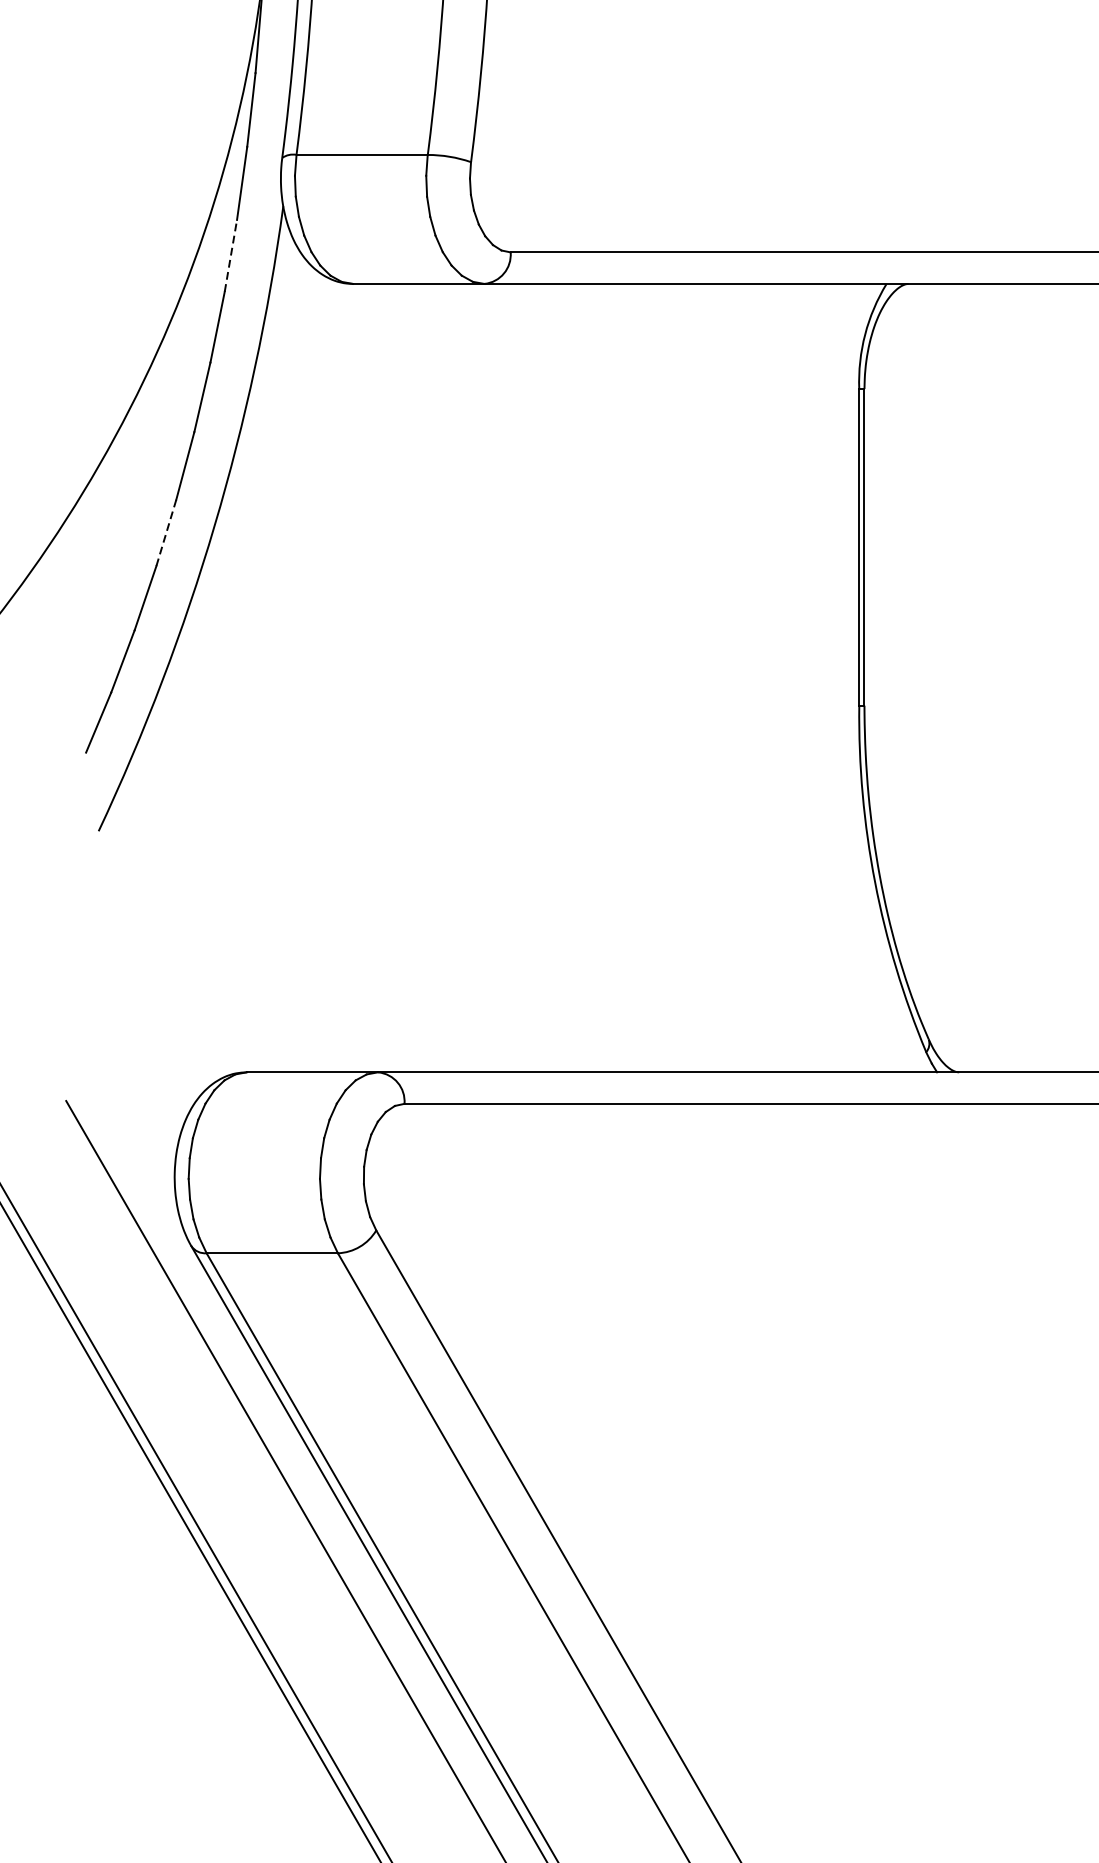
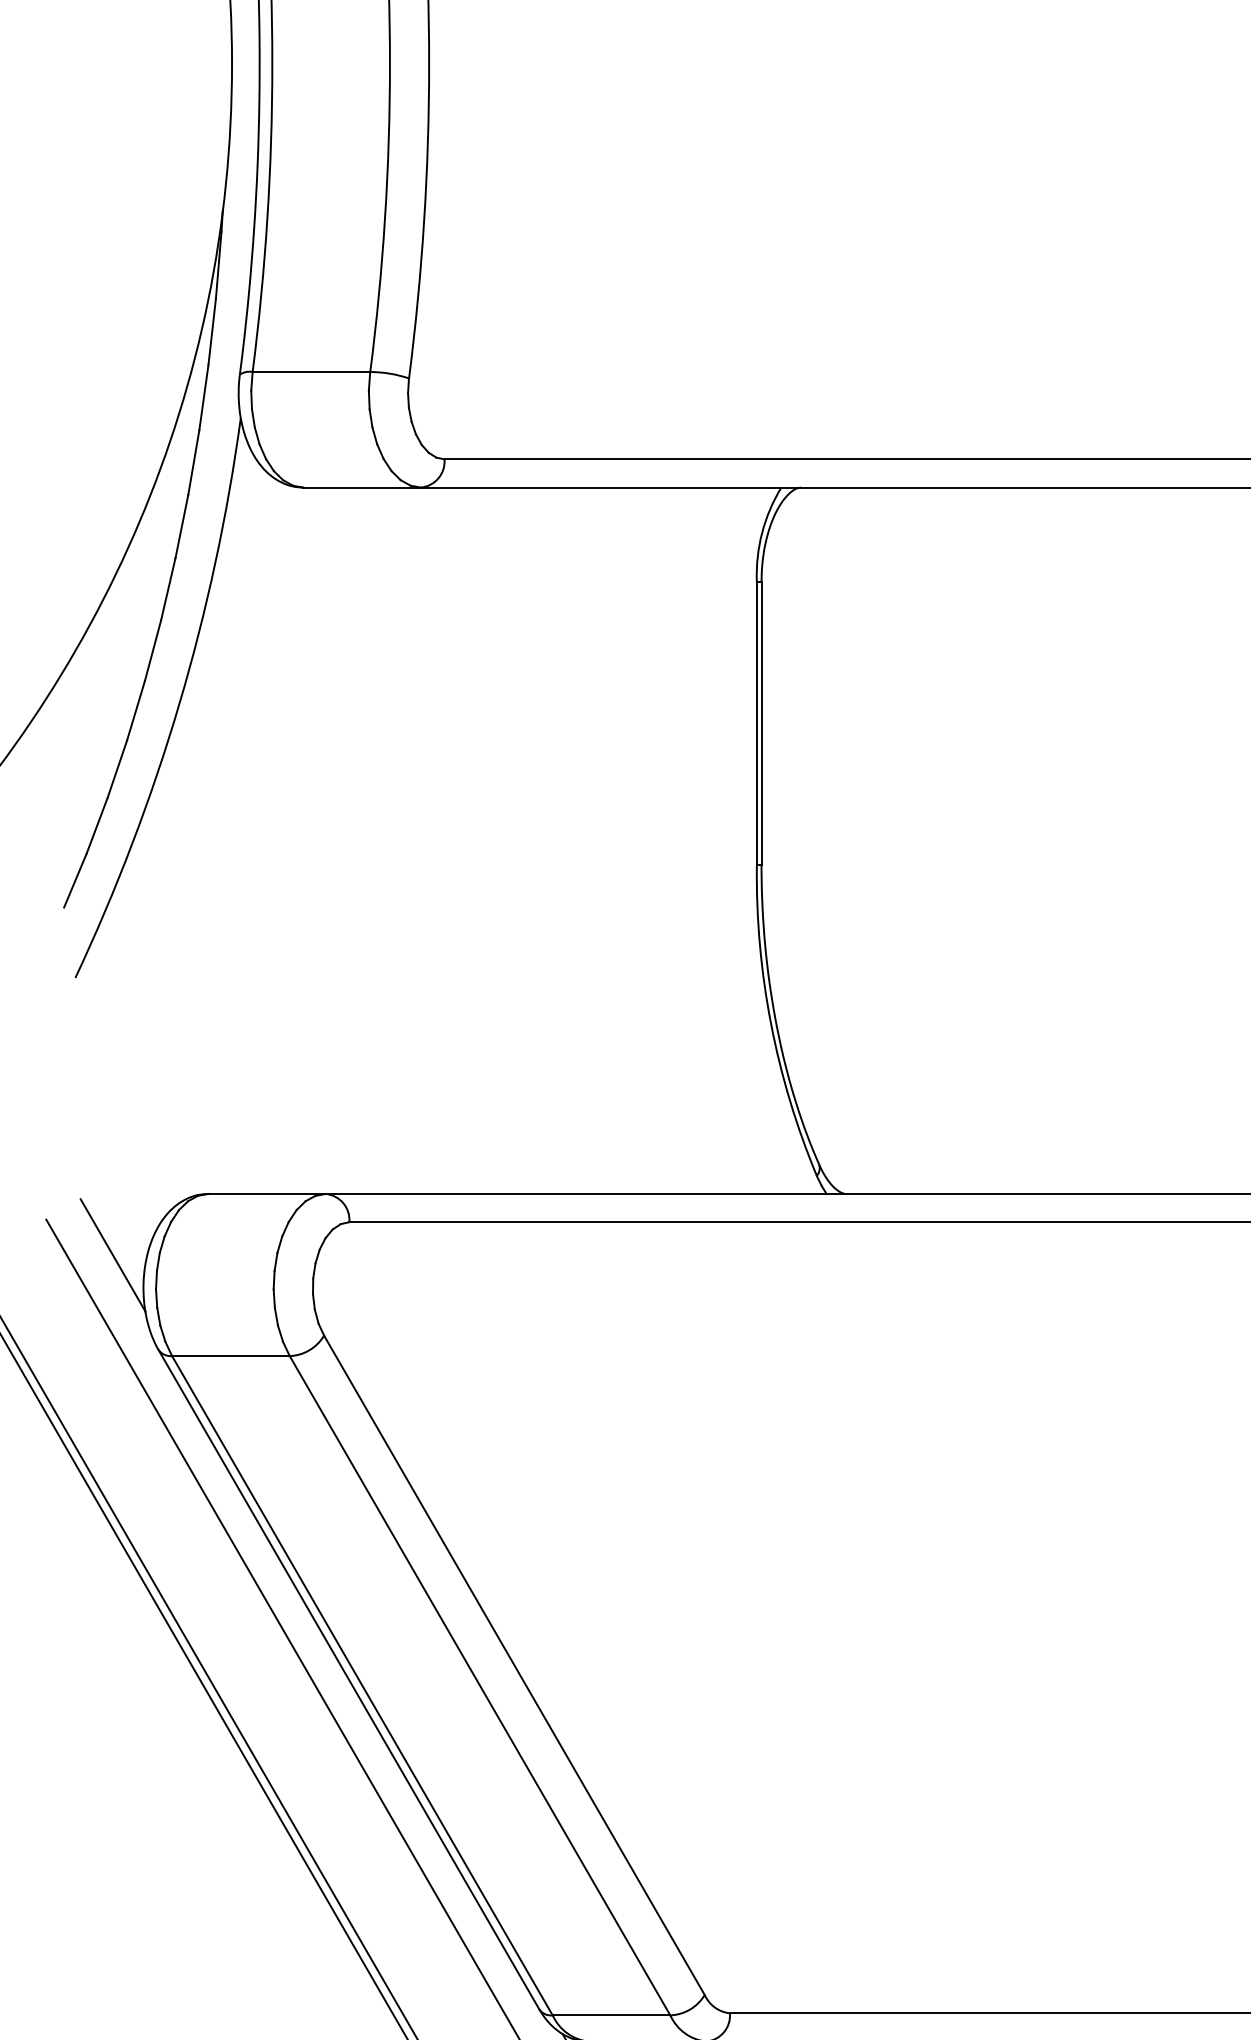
line: (230, 255) -> (193, 462), dashed -> solid
line: (166, 532) -> (136, 710), dashed -> solid
line: (140, 1140) -> (112, 1255), added

